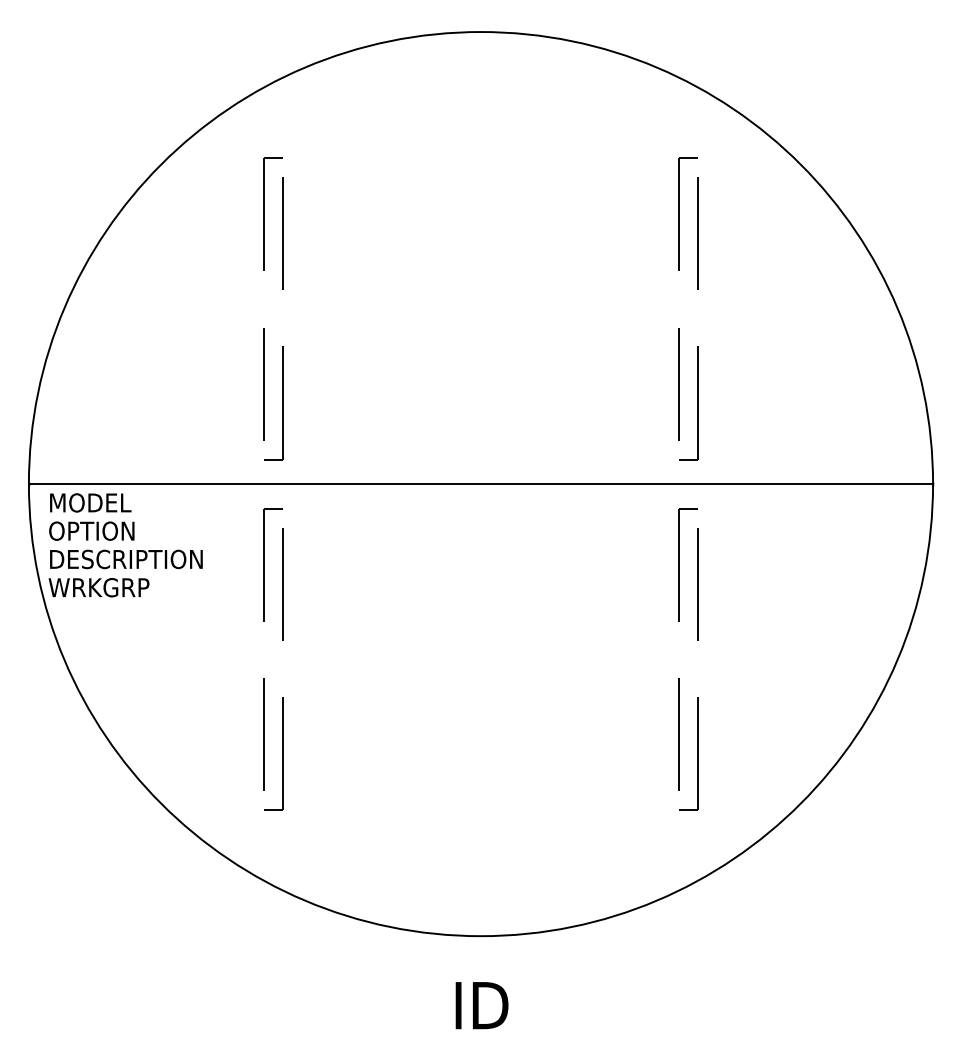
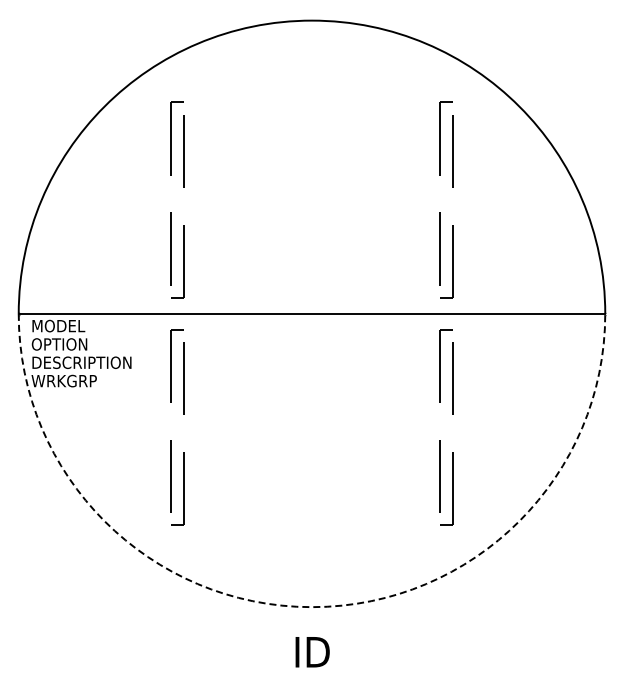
arc: (480, 936) -> (311, 607), solid -> dashed

